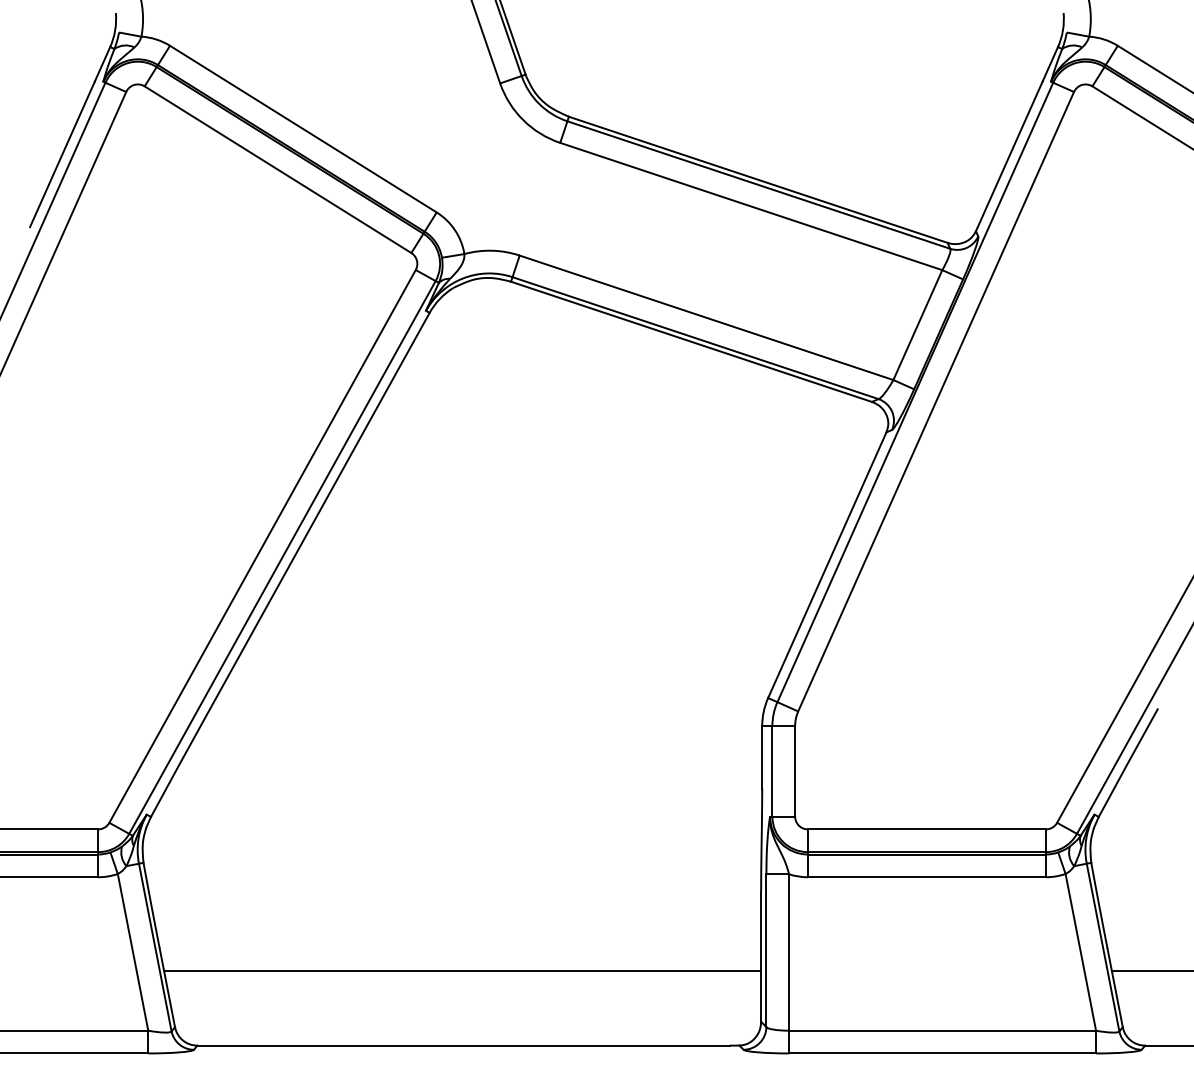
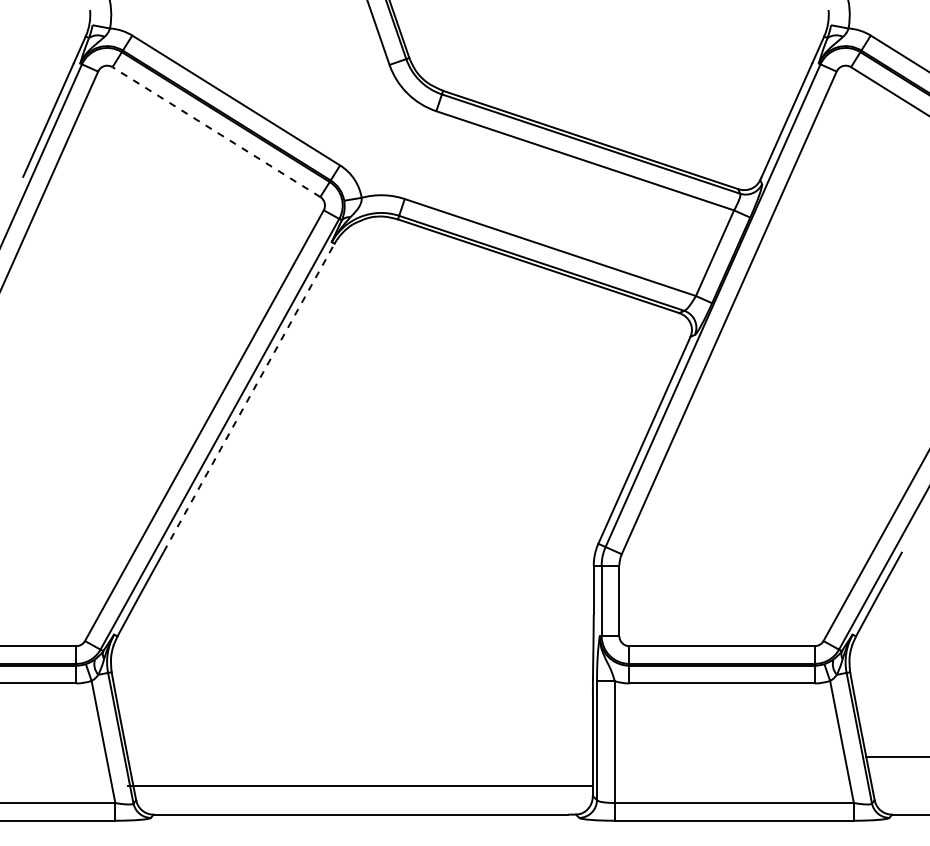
line: (277, 169) -> (216, 131), solid -> dashed
line: (320, 510) -> (249, 397), solid -> dashed
line: (462, 971) -> (360, 785), moved

